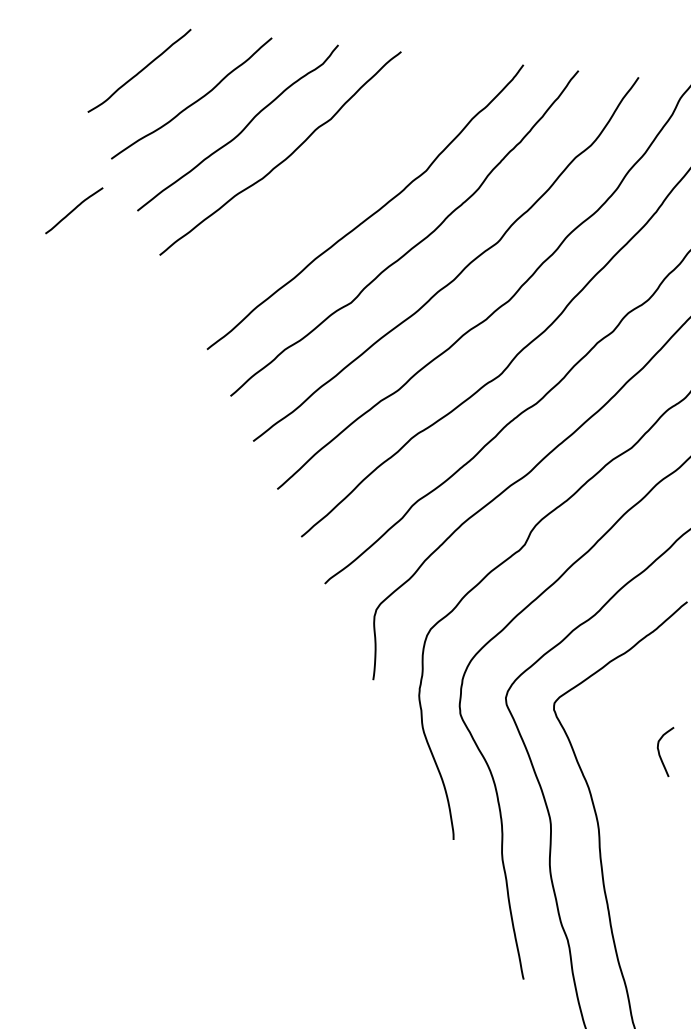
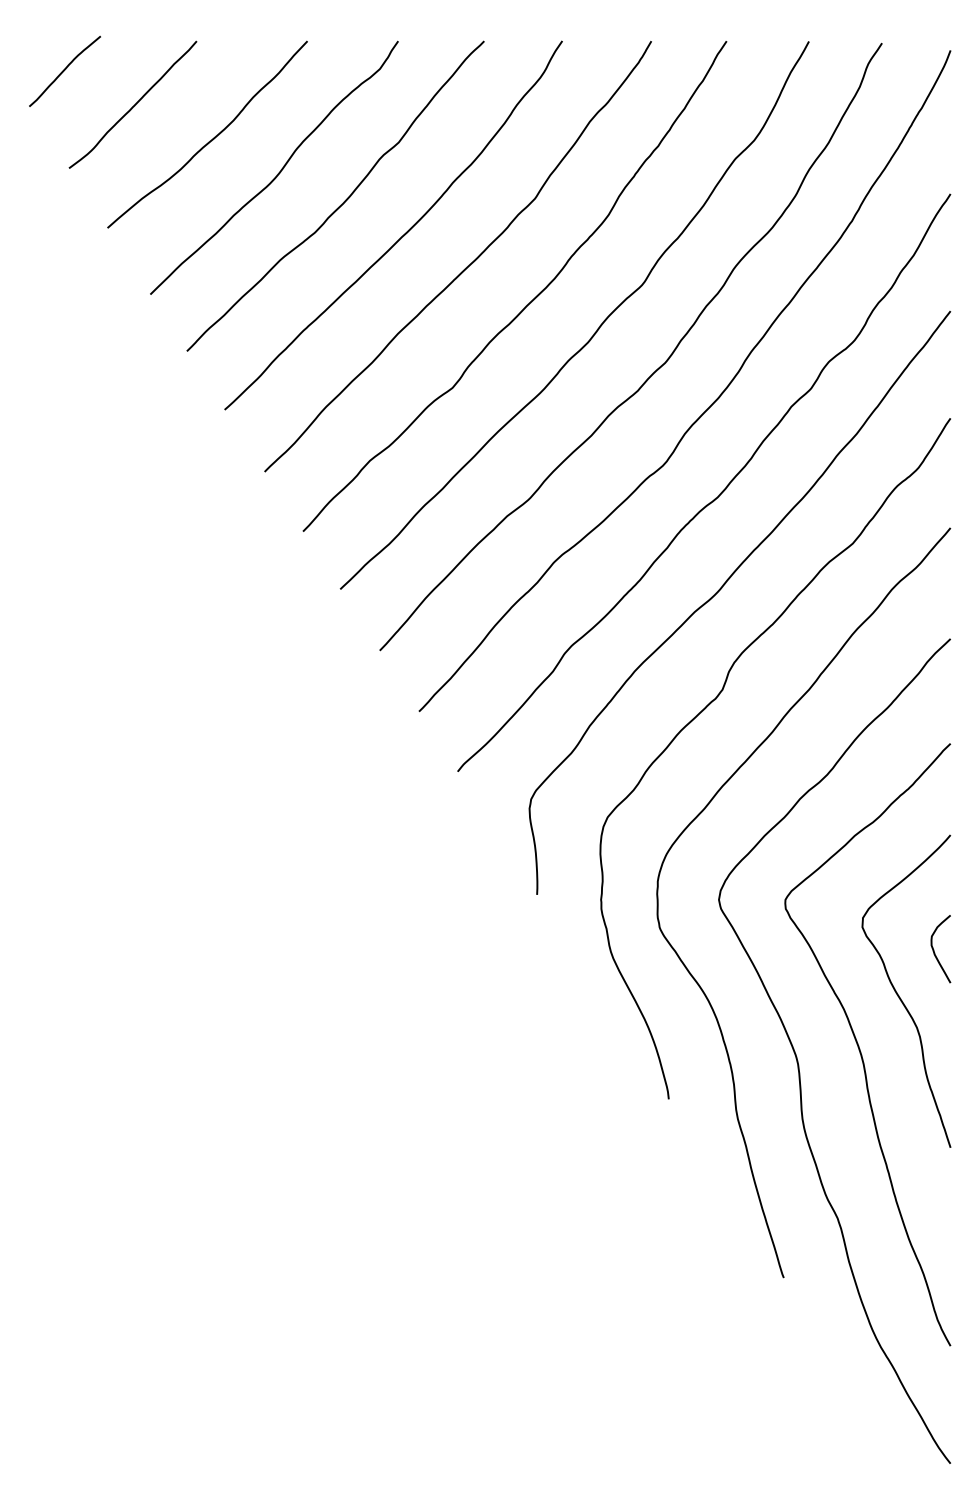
curve: (327, 186) -> (403, 234), added
curve: (73, 210) -> (64, 70), moved
curve: (630, 782) -> (899, 995), added

